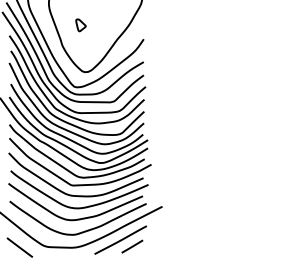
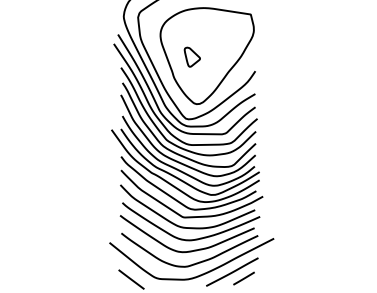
part: (80, 25) -> (192, 57), size x1.6

